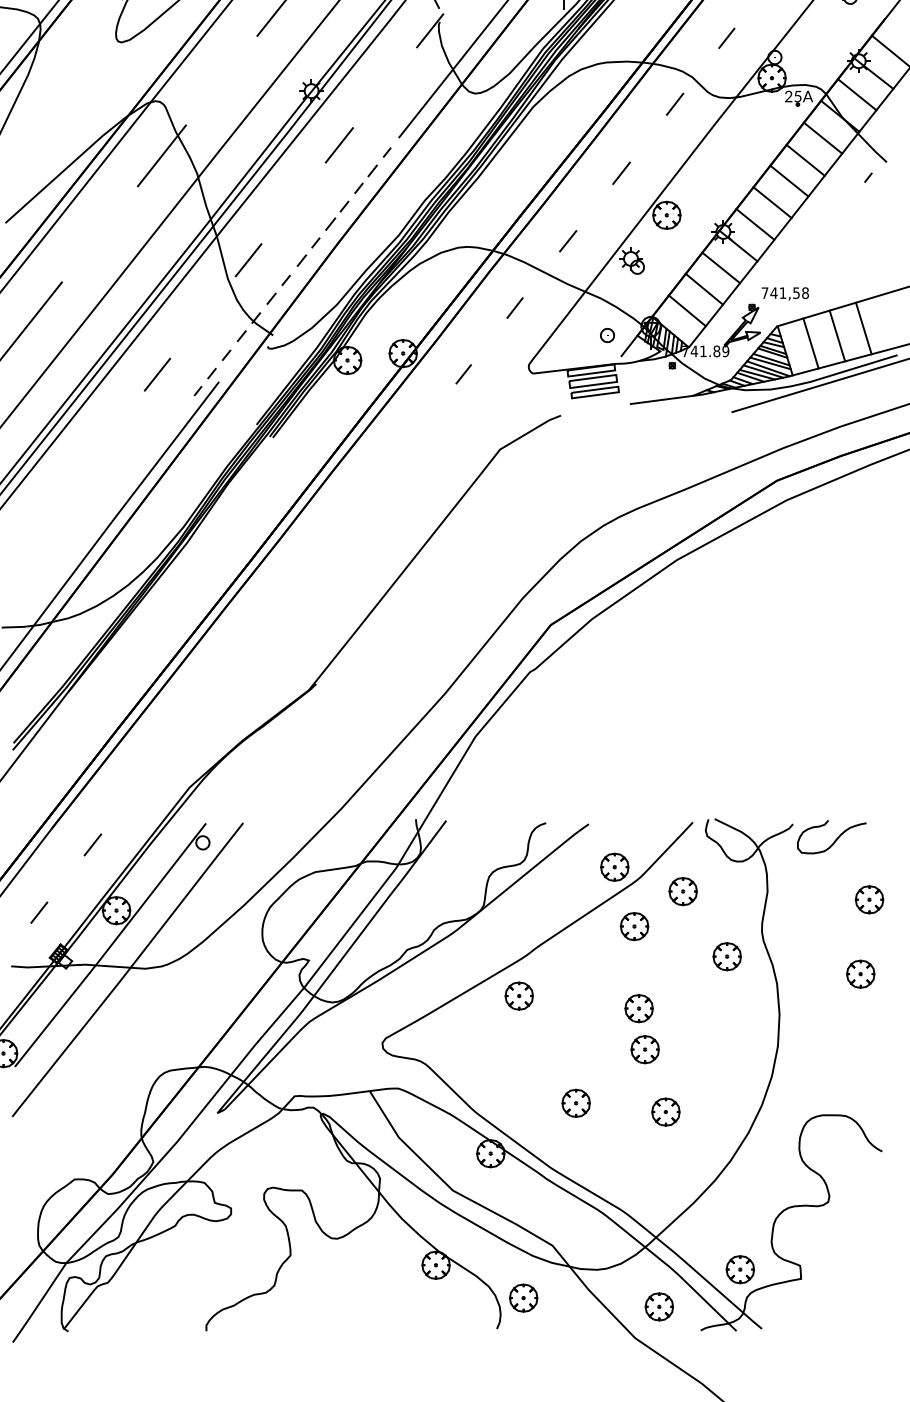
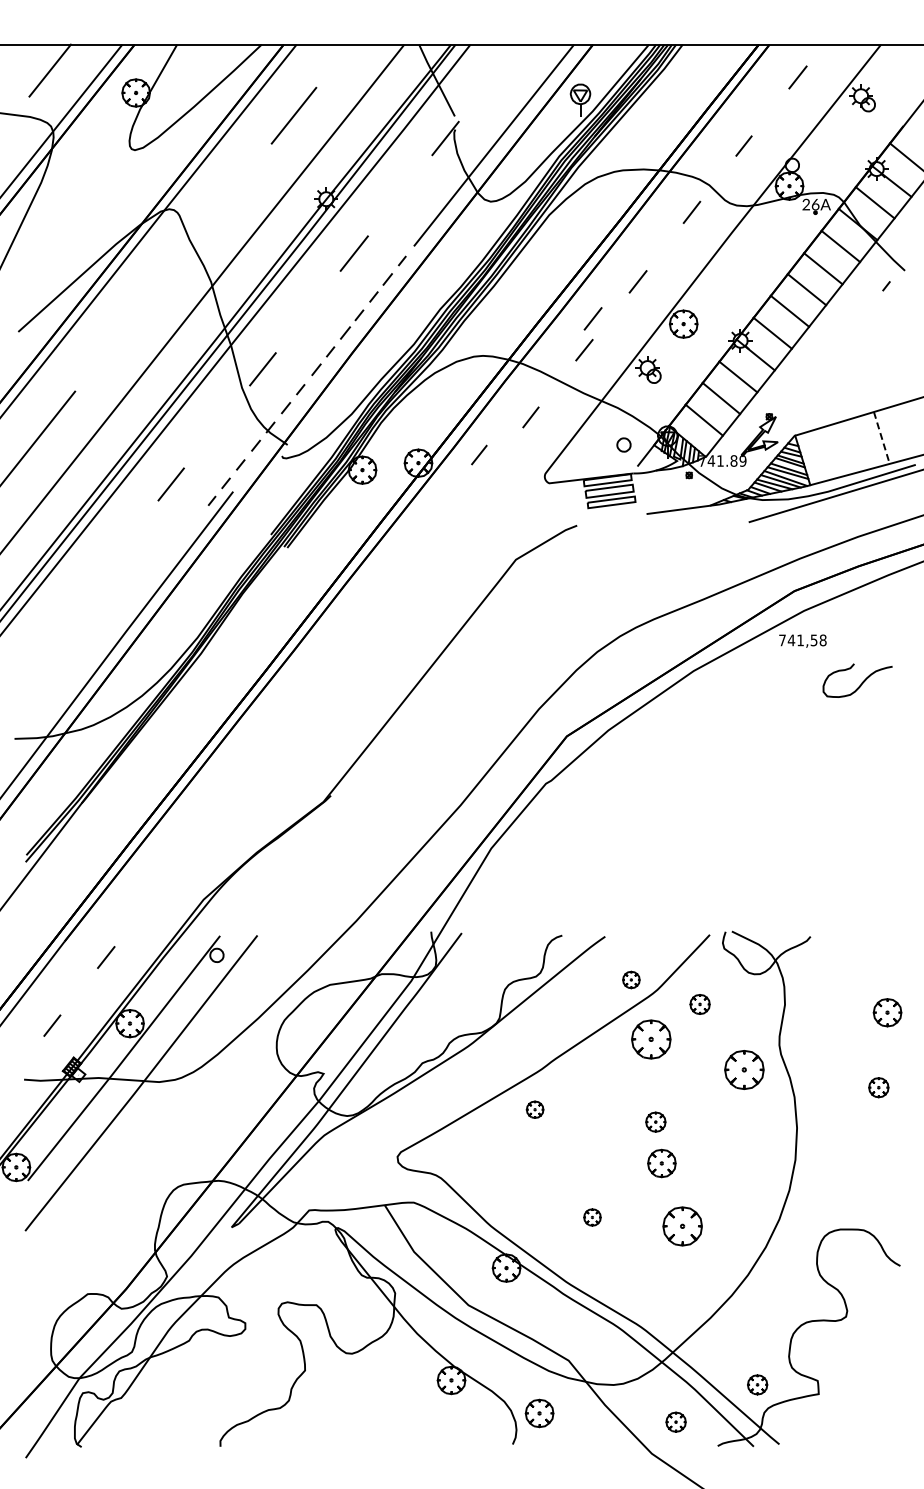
text: (797, 96) -> (815, 204), 25A -> 26A
line: (161, 155) -> (175, 263), removed
line: (576, 209) -> (592, 318), added
text: (784, 293) -> (802, 640), moved
line: (863, 329) -> (881, 438), solid -> dashed
line: (837, 335) -> (855, 445), removed
line: (810, 342) -> (828, 452), removed
line: (463, 373) -> (479, 454), moved
curve: (835, 838) -> (861, 682), moved
part: (614, 866) -> (631, 979), size x0.6
part: (682, 891) -> (699, 1004), size x0.7
part: (633, 926) -> (650, 1039), size x1.4
part: (727, 956) -> (744, 1069), size x1.4
part: (860, 974) -> (878, 1087), size x0.7
part: (518, 995) -> (534, 1109), size x0.6
part: (638, 1007) -> (655, 1121), size x0.7
part: (576, 1103) -> (592, 1217), size x0.6
part: (665, 1111) -> (682, 1225), size x1.4
part: (740, 1269) -> (757, 1384), size x0.7
part: (658, 1306) -> (675, 1421), size x0.7

